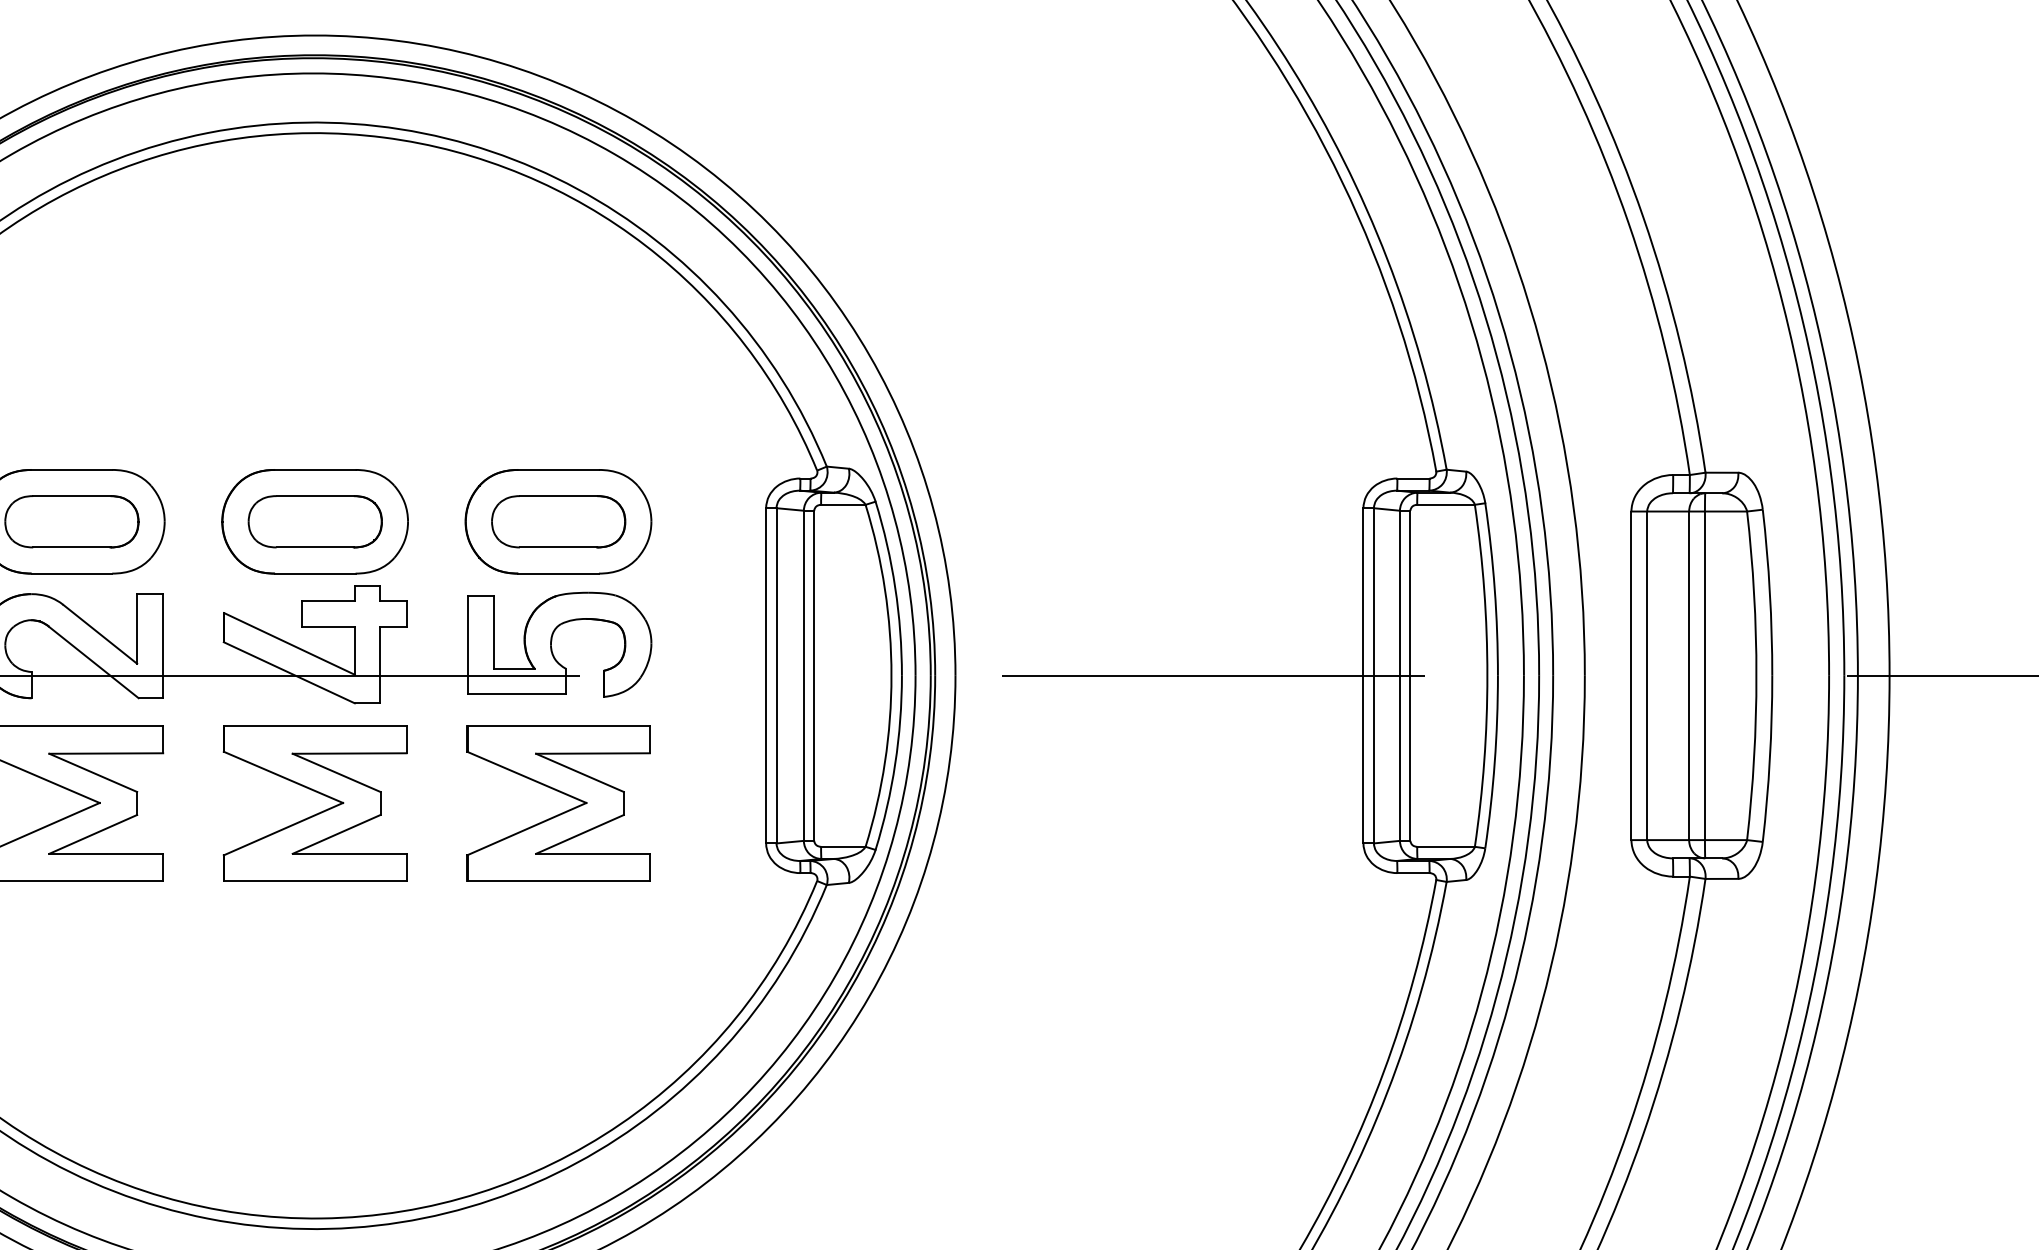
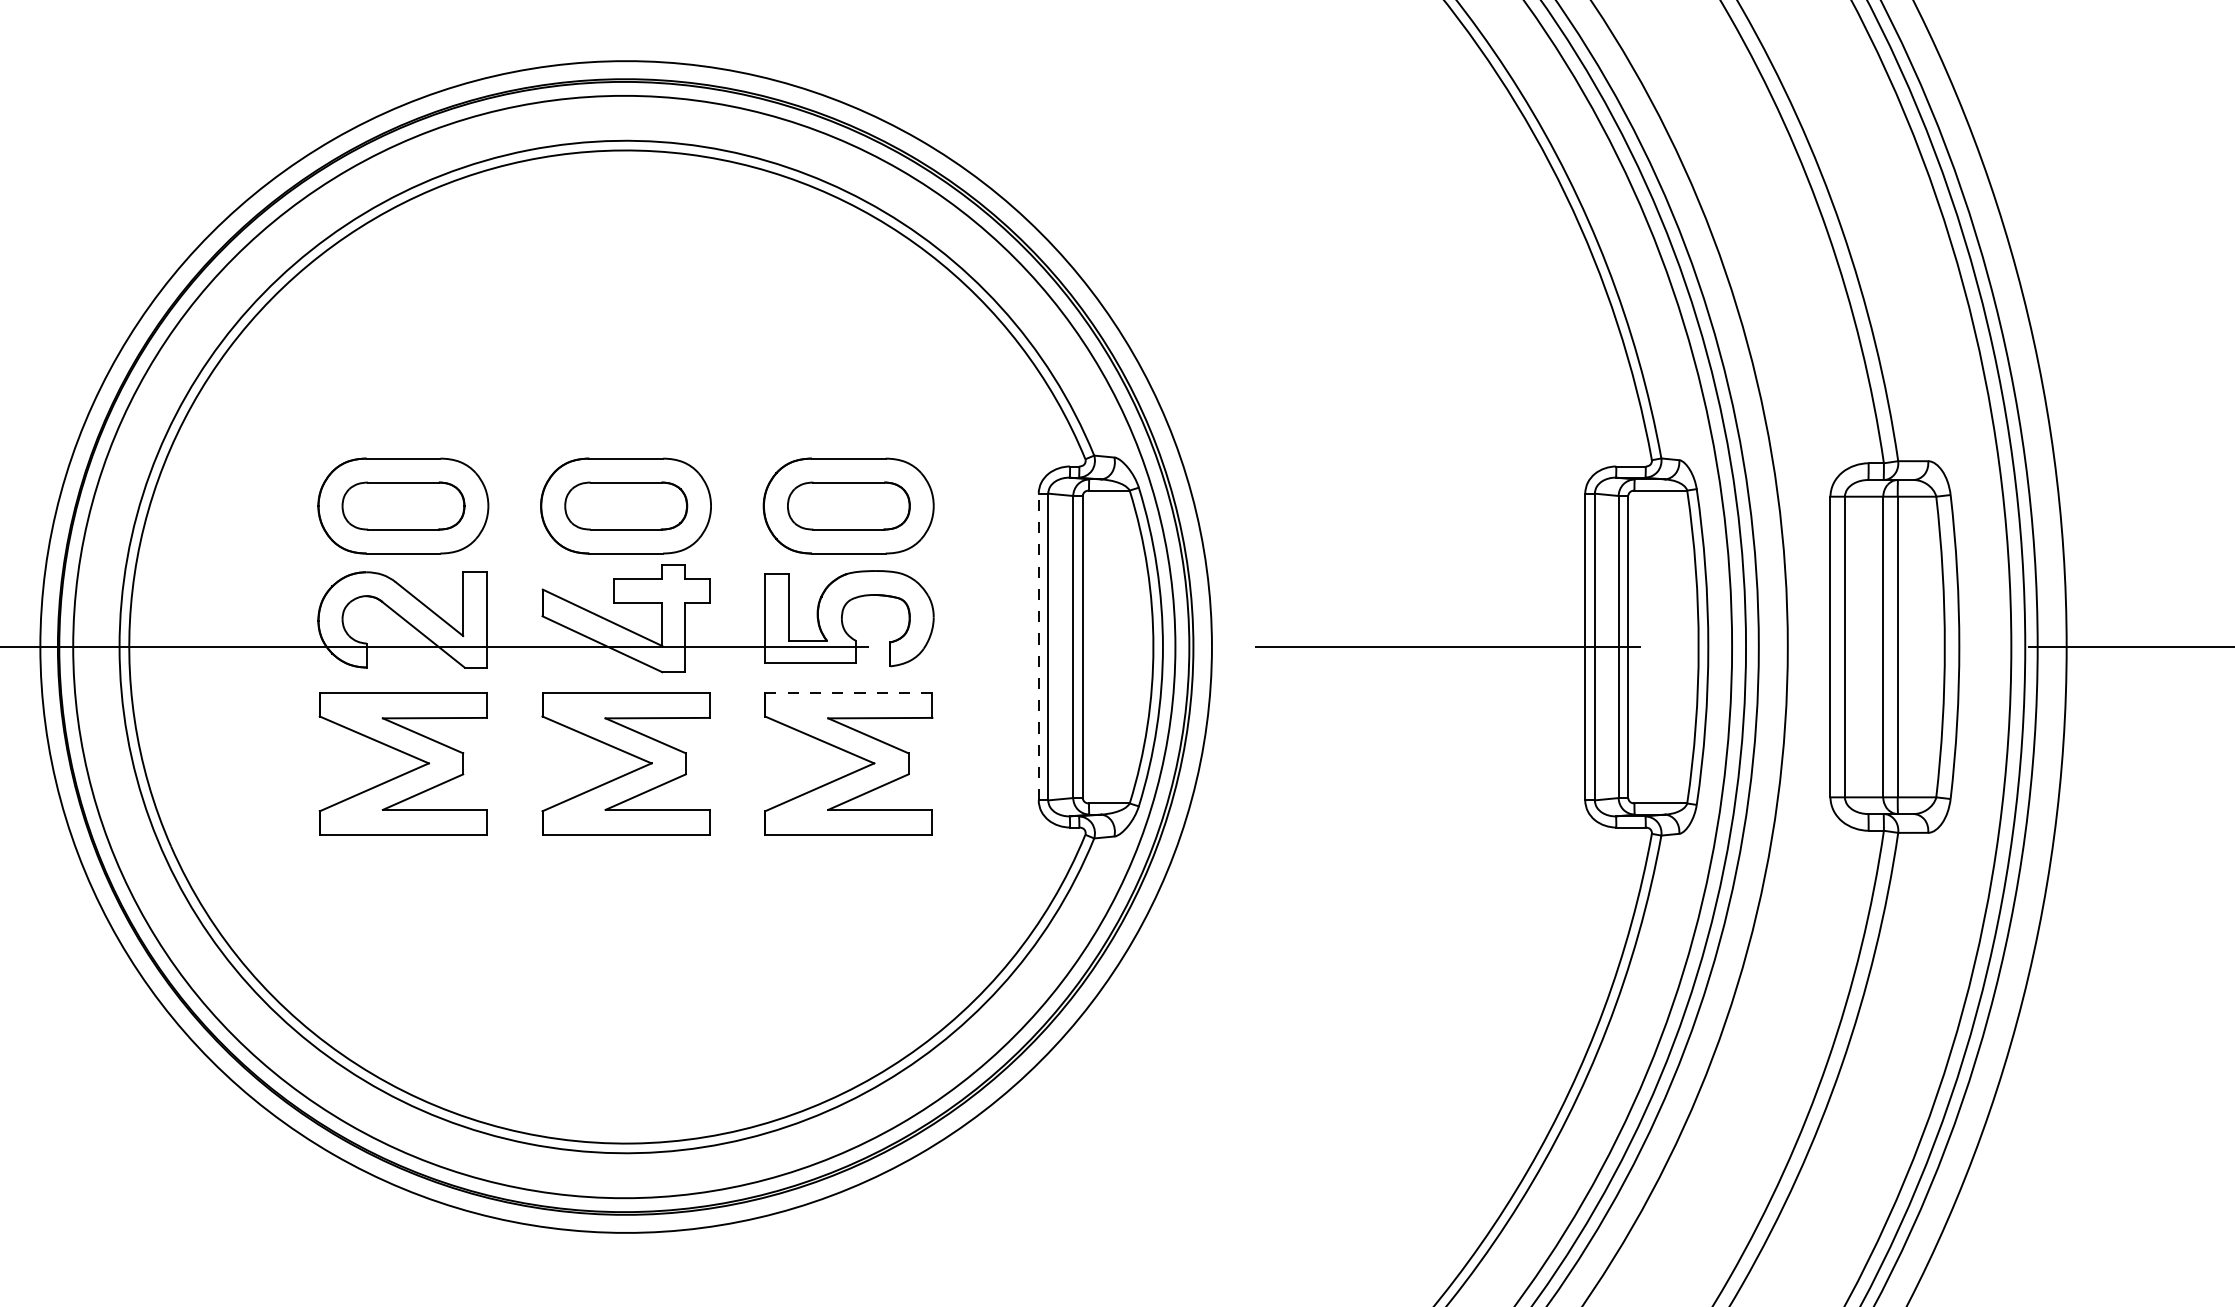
line: (765, 675) -> (1038, 646), solid -> dashed
line: (558, 725) -> (848, 692), solid -> dashed

